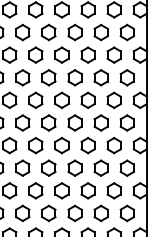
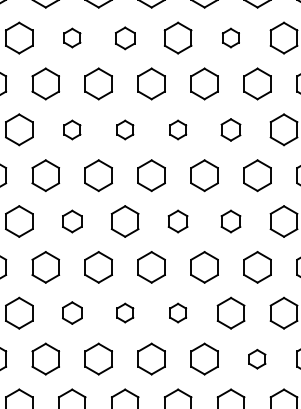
part: (22, 32) -> (71, 38), size x0.6
part: (48, 32) -> (124, 38), size x0.7
part: (100, 32) -> (229, 38), size x0.6
part: (22, 77) -> (71, 129), size x0.6
part: (48, 77) -> (124, 129), size x0.6
part: (74, 77) -> (177, 129), size x0.6
part: (100, 77) -> (229, 129), size x0.7
part: (22, 122) -> (71, 220), size x0.7
part: (74, 122) -> (177, 220), size x0.7
part: (100, 122) -> (229, 220), size x0.7
part: (22, 167) -> (71, 311), size x0.7
part: (48, 167) -> (124, 311), size x0.6
part: (74, 167) -> (177, 311), size x0.6
part: (113, 190) -> (256, 358), size x0.6

